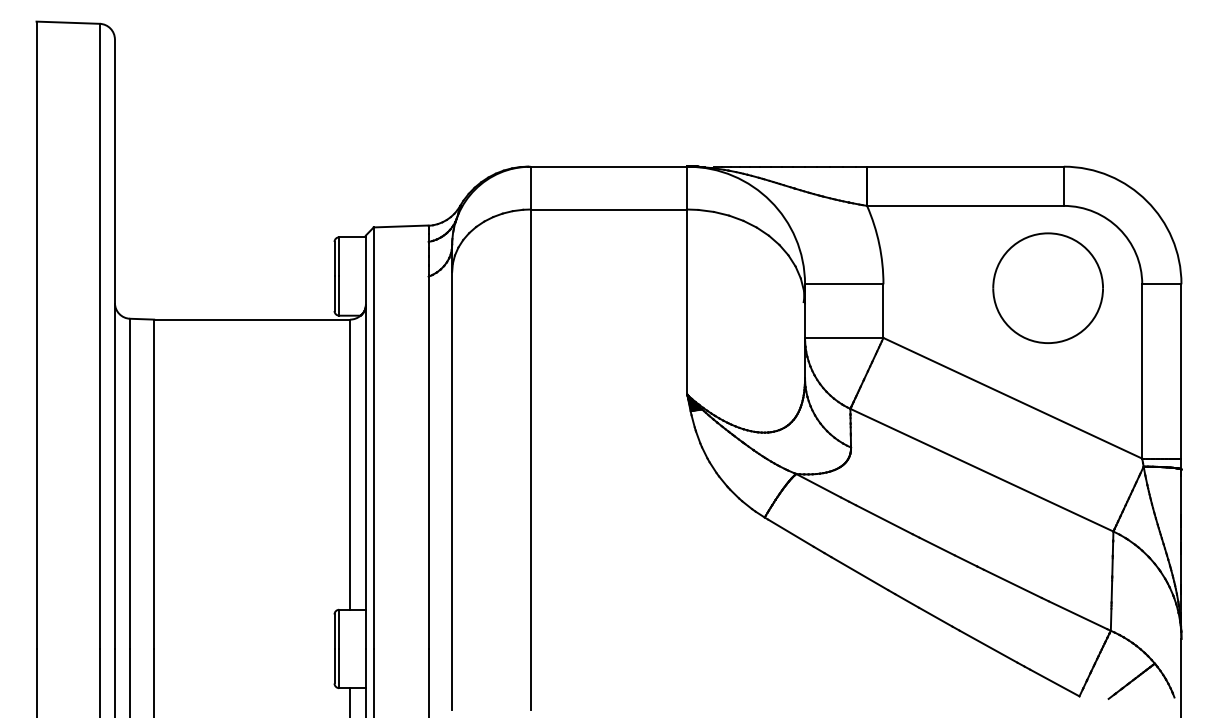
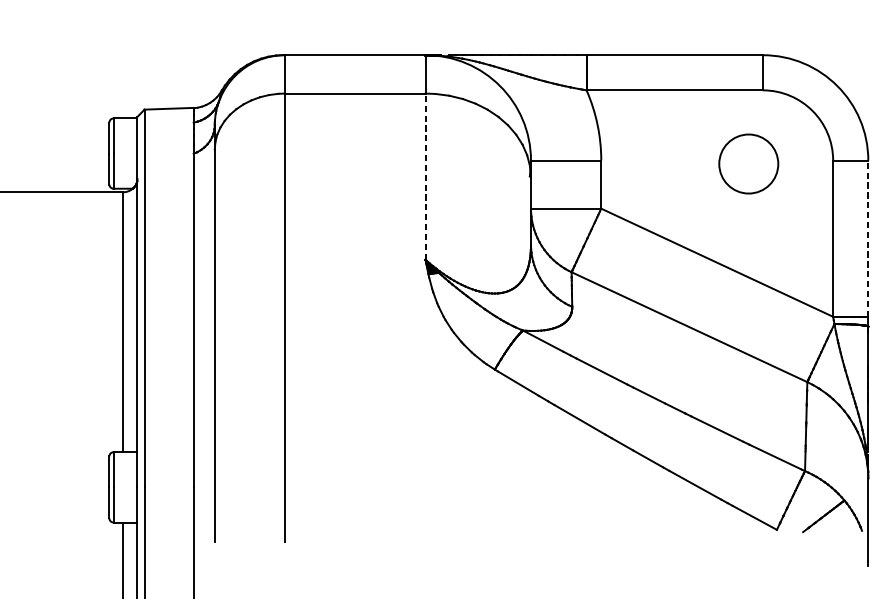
part: (1047, 287) -> (748, 163), size x0.6
line: (687, 302) -> (425, 176), solid -> dashed
line: (1181, 370) -> (868, 237), solid -> dashed

